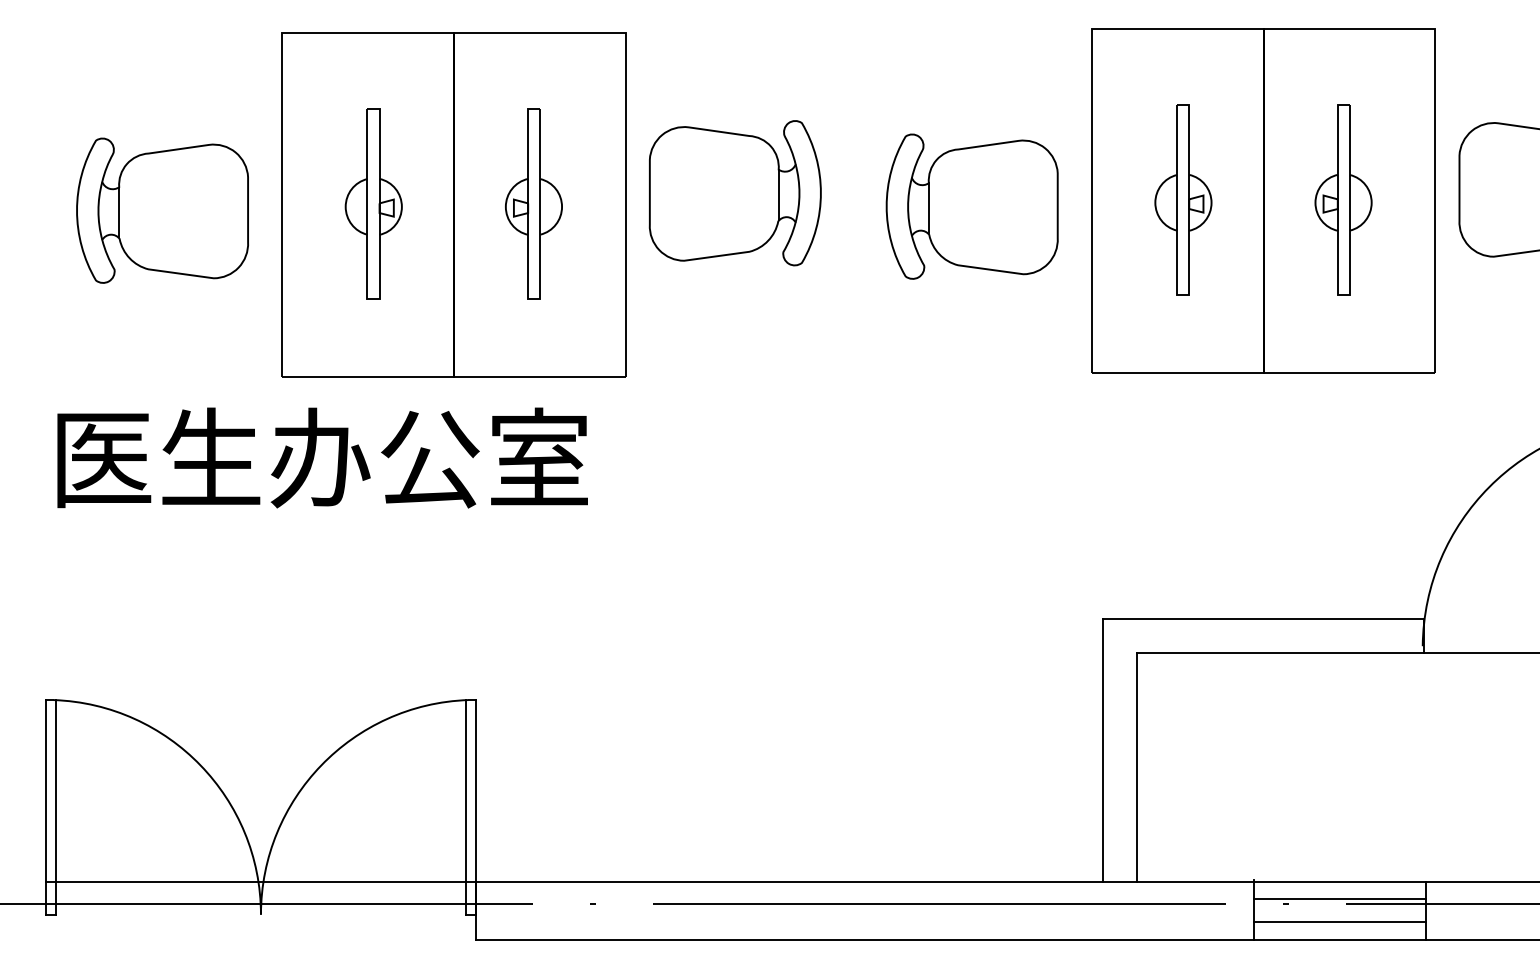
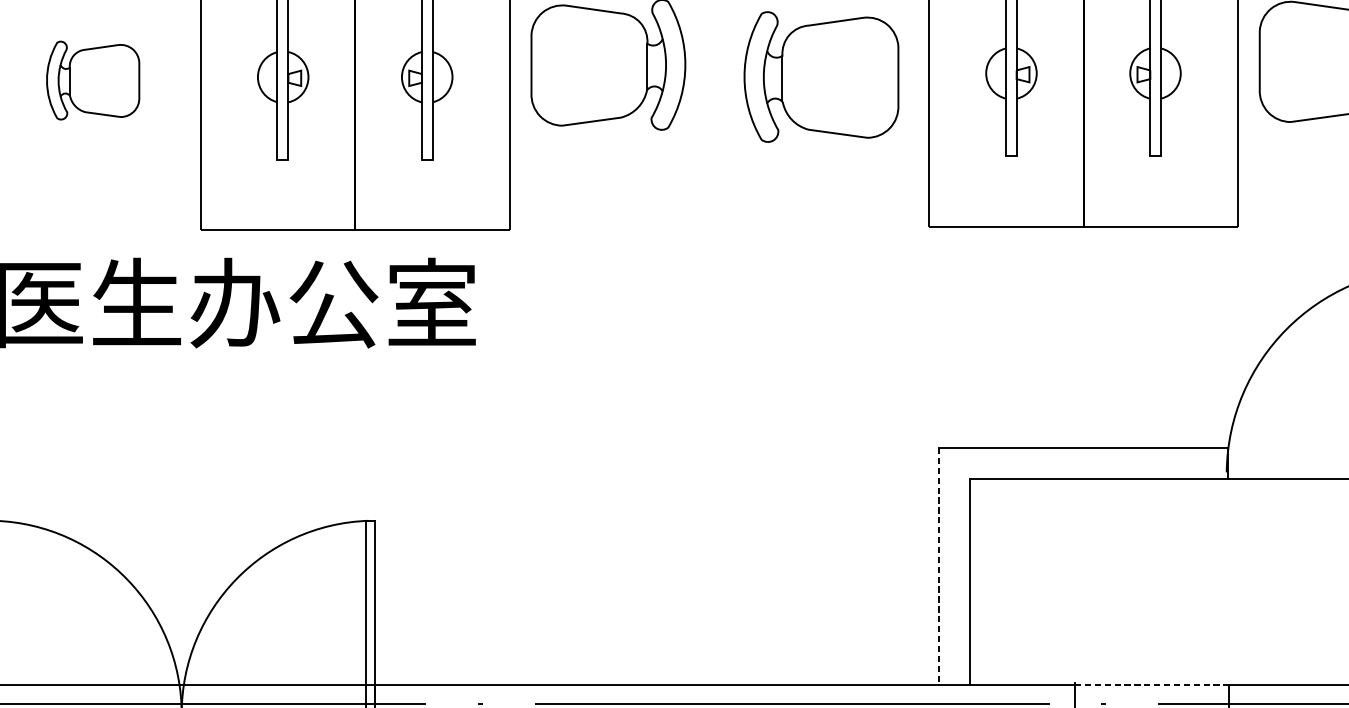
part: (162, 210) -> (93, 80), size x0.6
line: (1102, 750) -> (938, 566), solid -> dashed
line: (1339, 882) -> (1151, 684), solid -> dashed
line: (1339, 899) -> (1151, 700), removed

